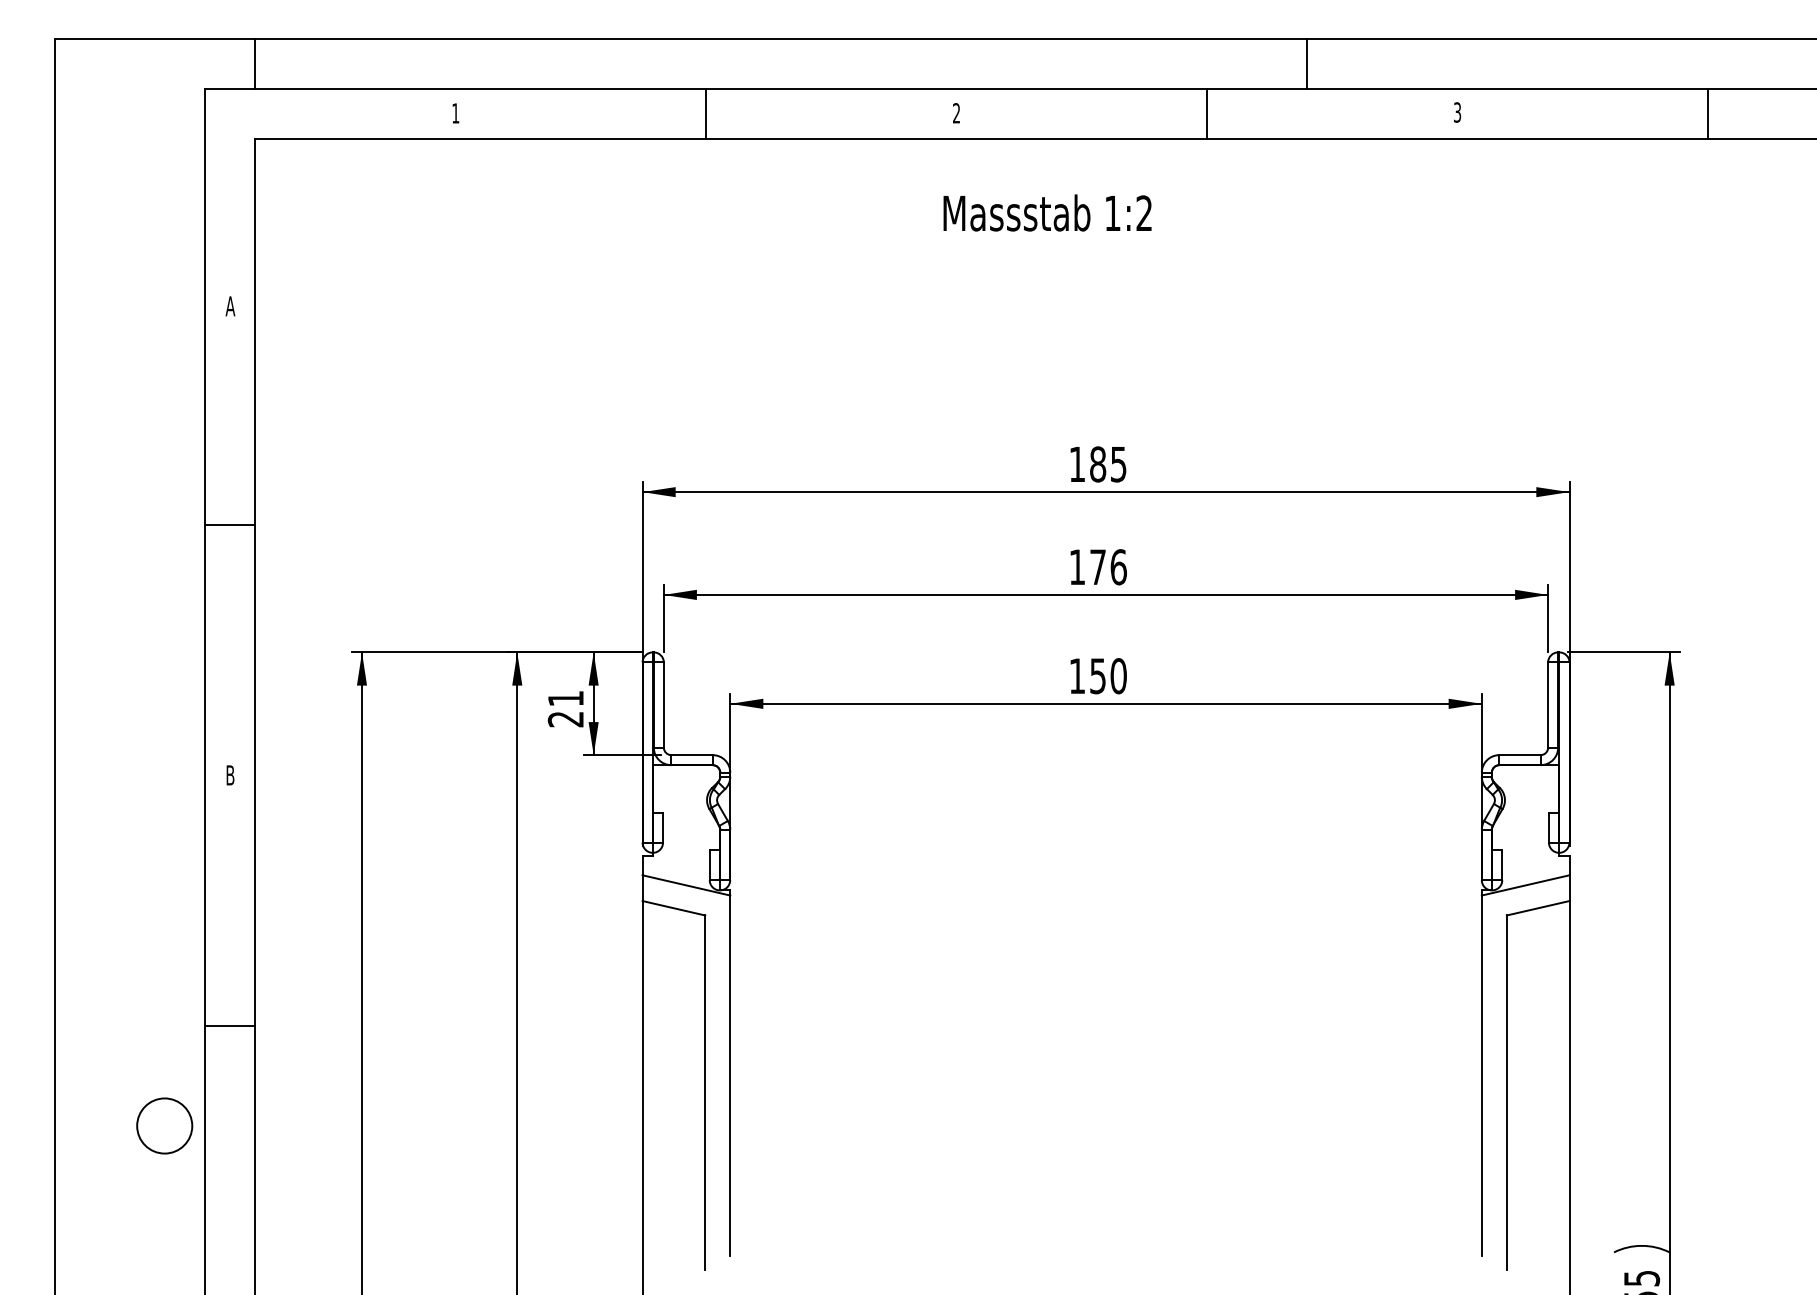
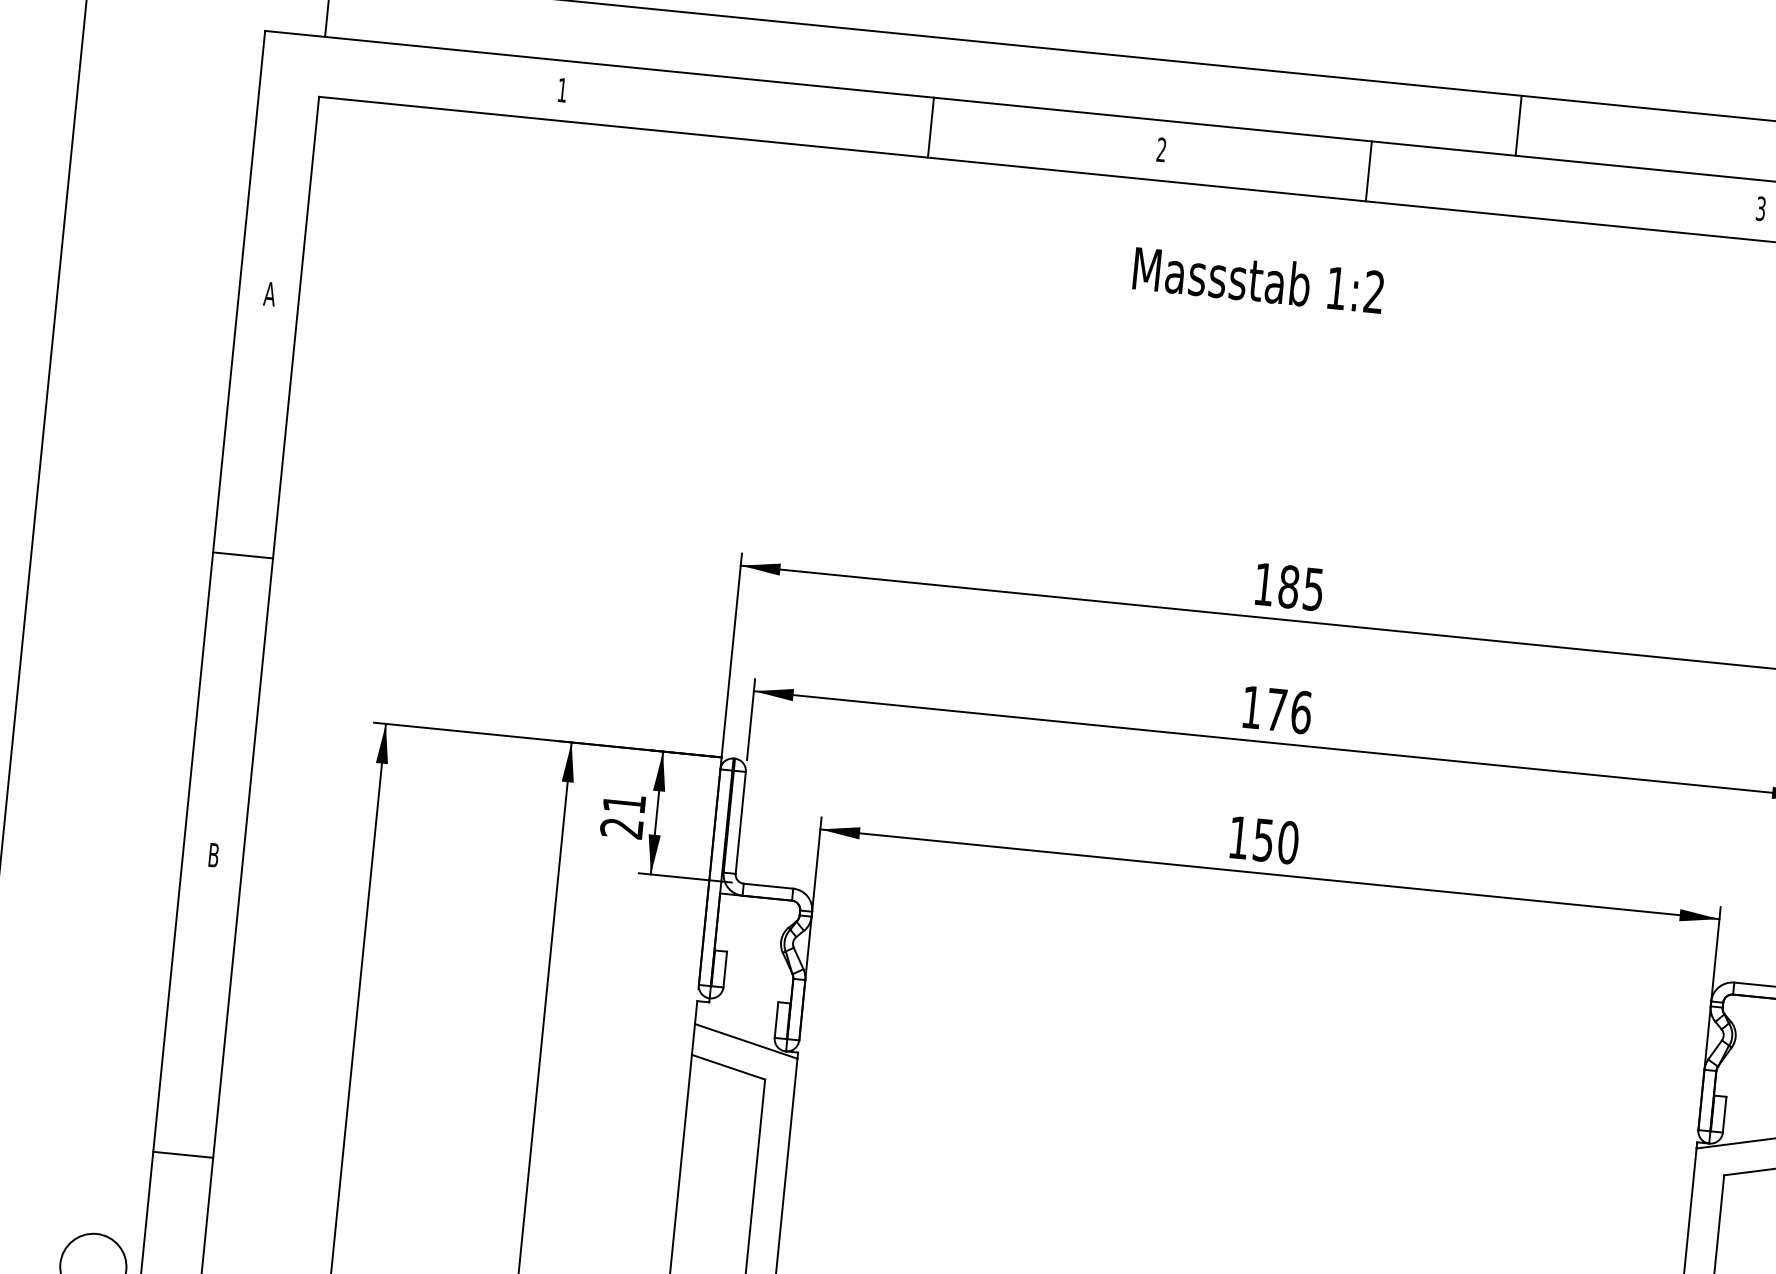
line: (1307, 63) -> (1519, 125), moved
line: (705, 113) -> (930, 127), moved
line: (1206, 113) -> (1368, 170), moved

